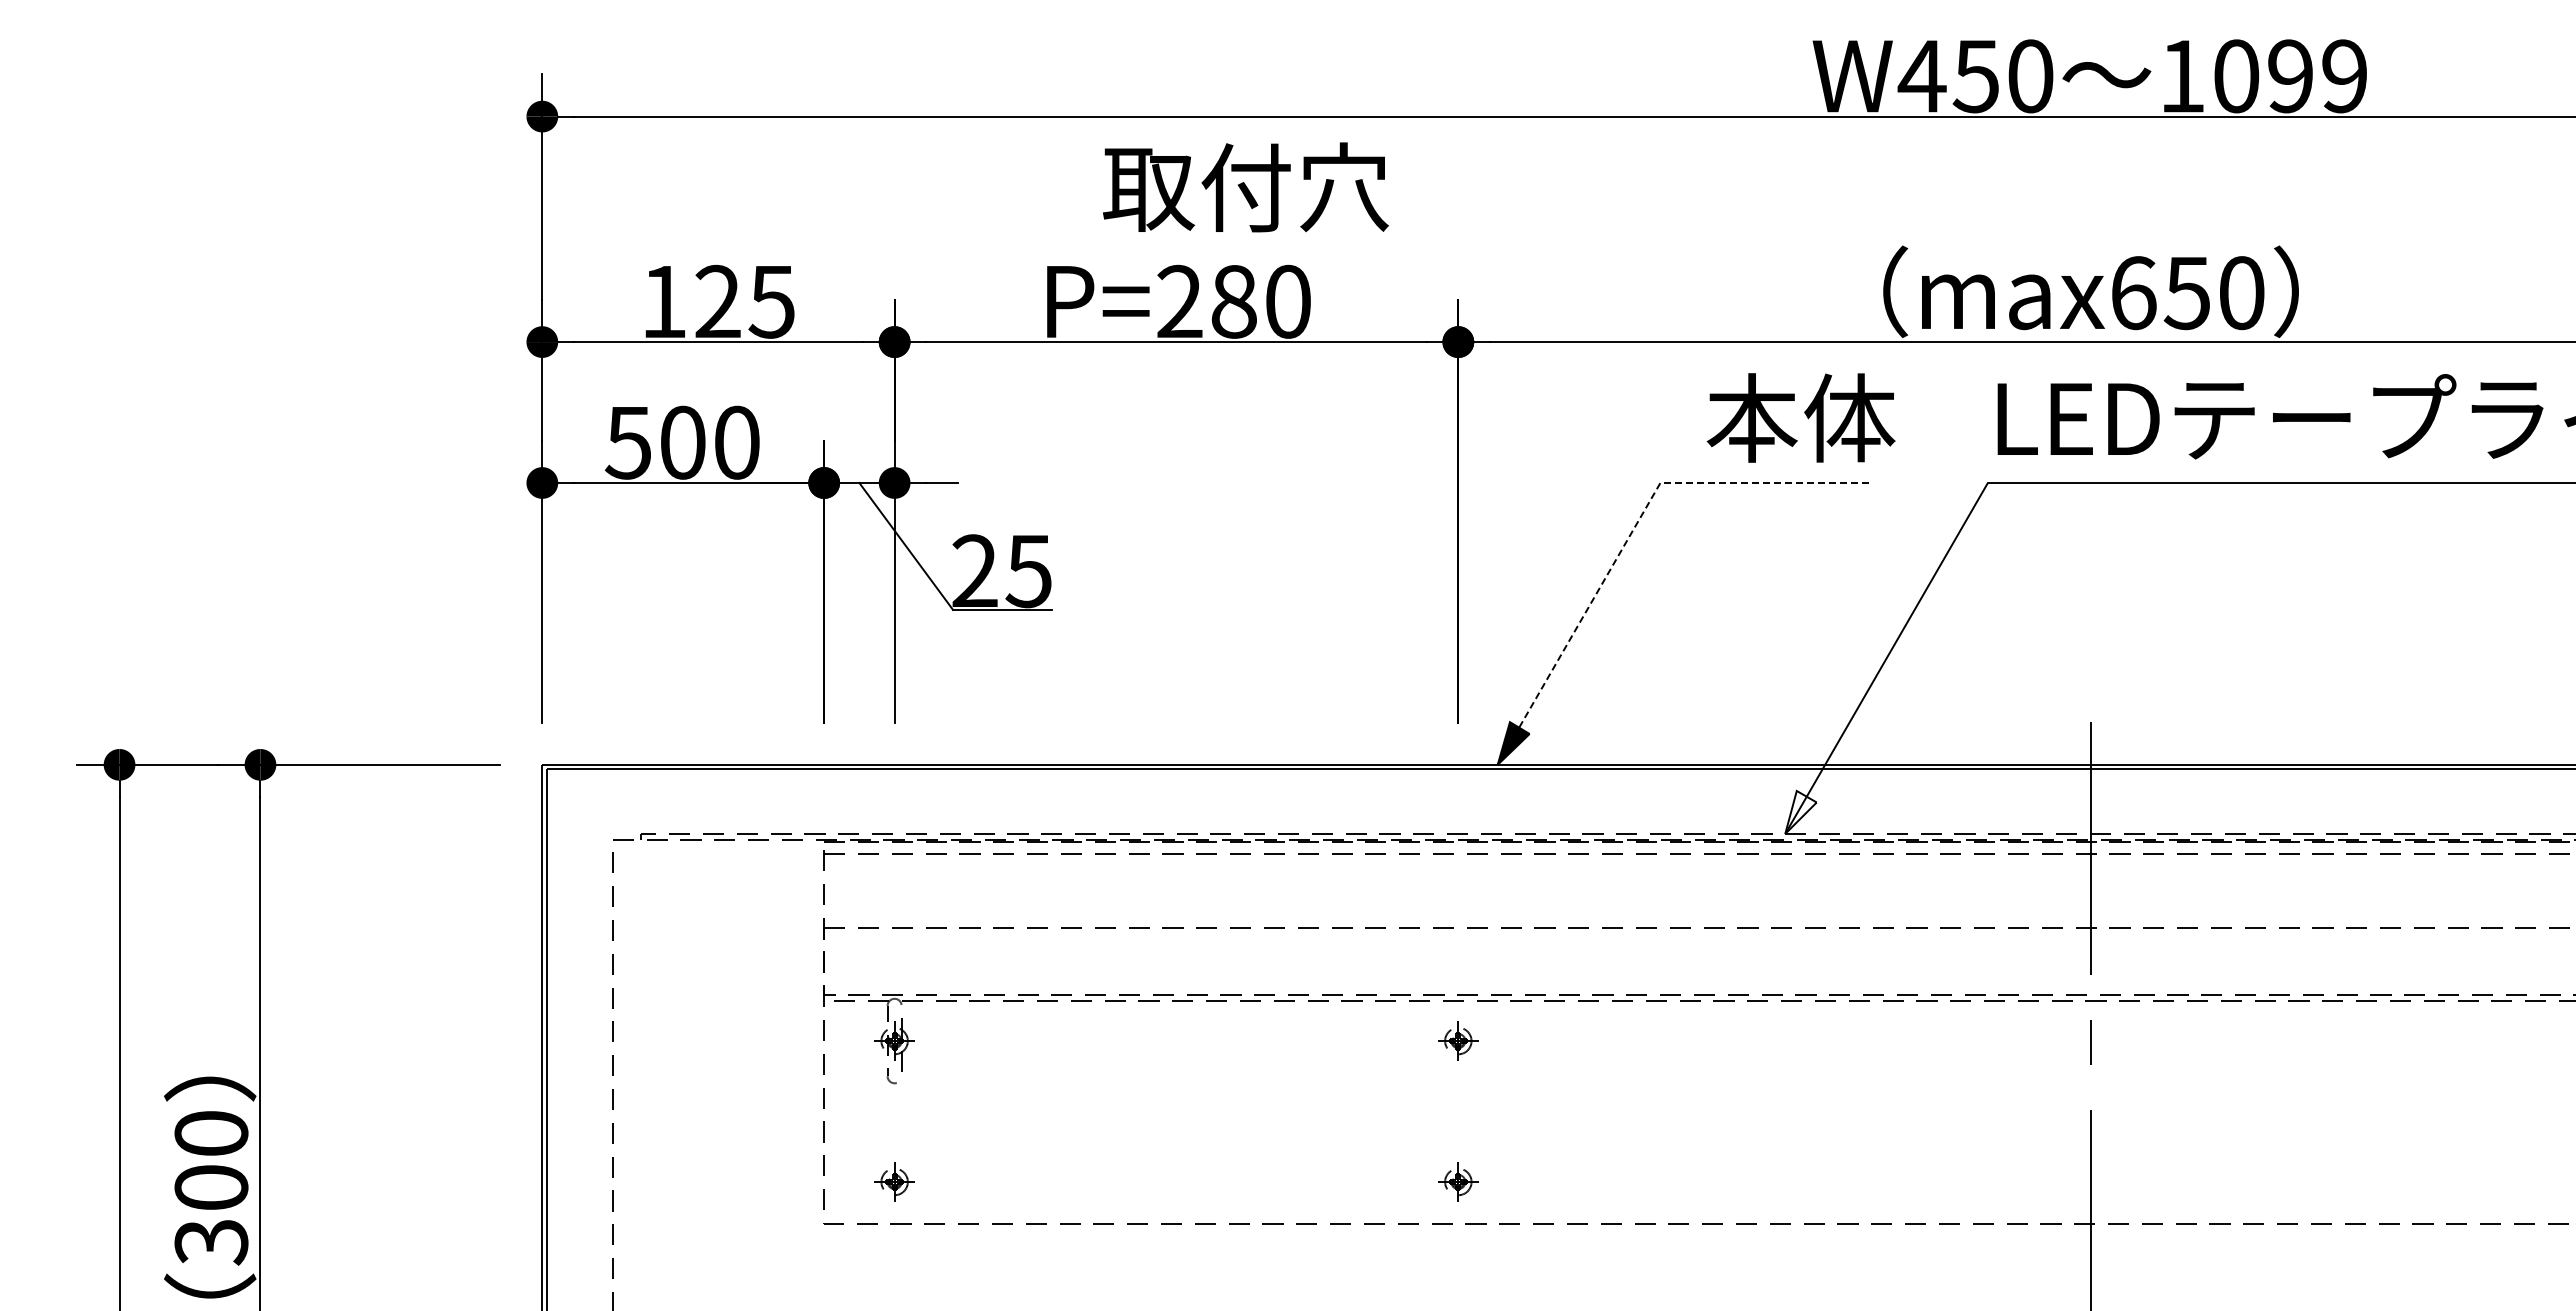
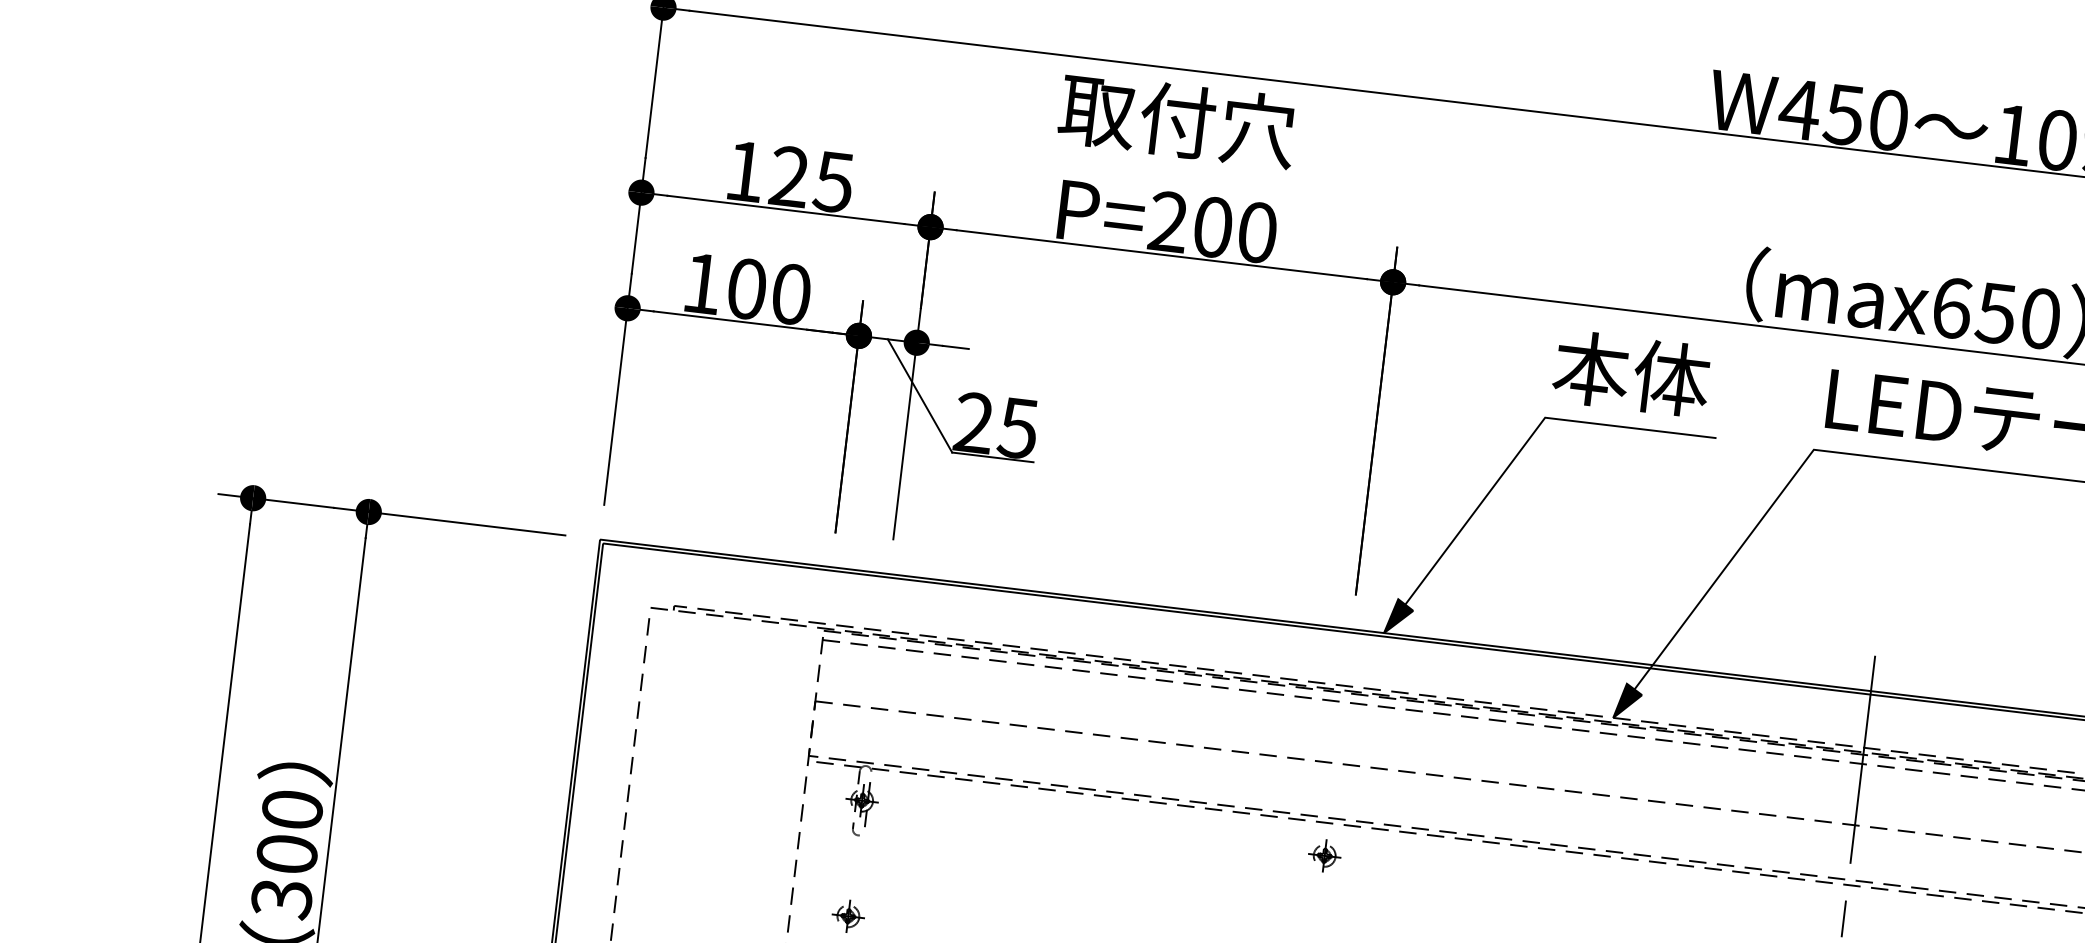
text: (1245, 187) -> (1177, 120), moved
text: (1233, 301) -> (1212, 227), P=280 -> P=200
text: (1800, 417) -> (1631, 373), moved
text: (627, 443) -> (701, 284), 500 -> 100
line: (1631, 533) -> (1516, 456), dashed -> solid
fill: (1800, 811) -> (1627, 700), added

